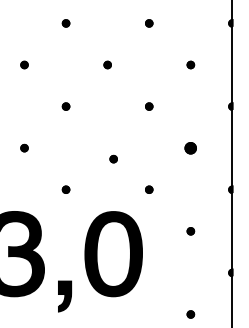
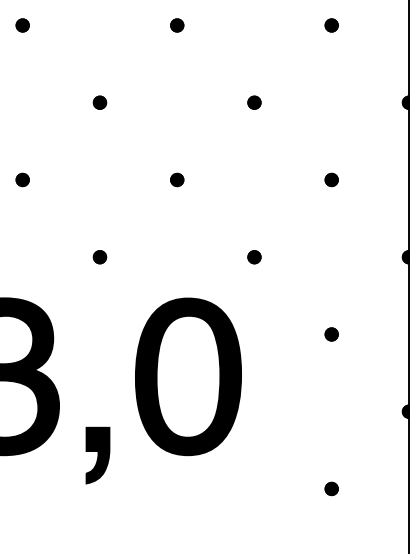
part: (190, 147) -> (331, 178), size x0.62
part: (113, 158) -> (176, 178), moved

